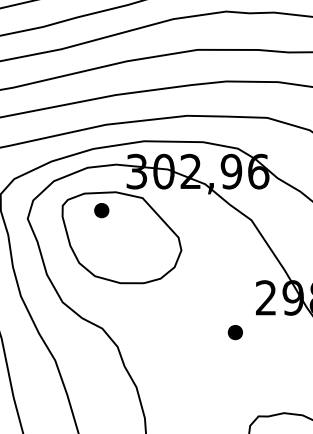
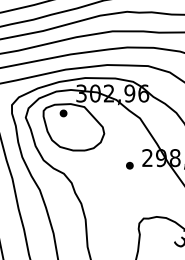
part: (234, 332) -> (129, 165), moved

